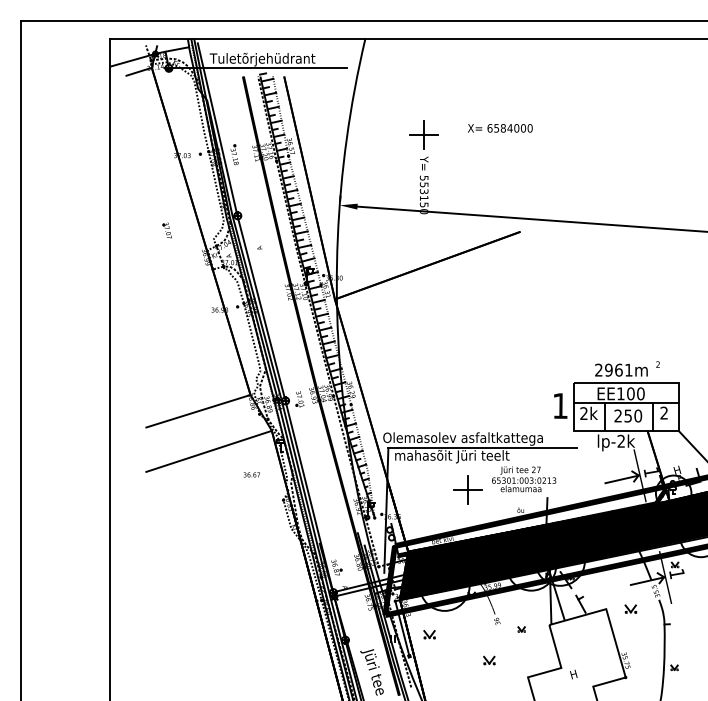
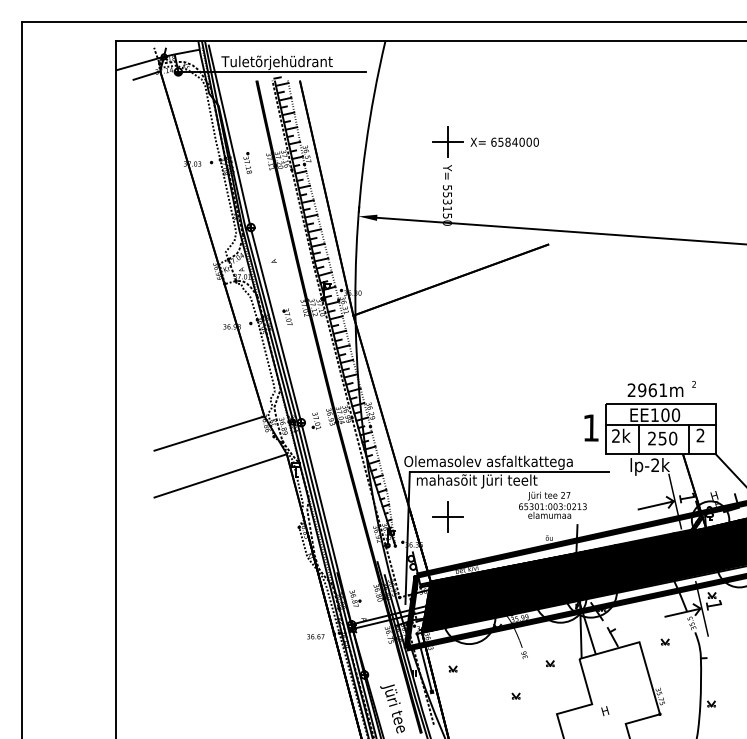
text: (500, 127) -> (504, 141), moved
part: (167, 230) -> (287, 316), moved
text: (251, 474) -> (315, 636), moved
part: (467, 489) -> (447, 516), moved
part: (629, 608) -> (664, 641), size x0.62
part: (428, 634) -> (452, 668), size x0.62
part: (488, 659) -> (515, 695), size x0.62

